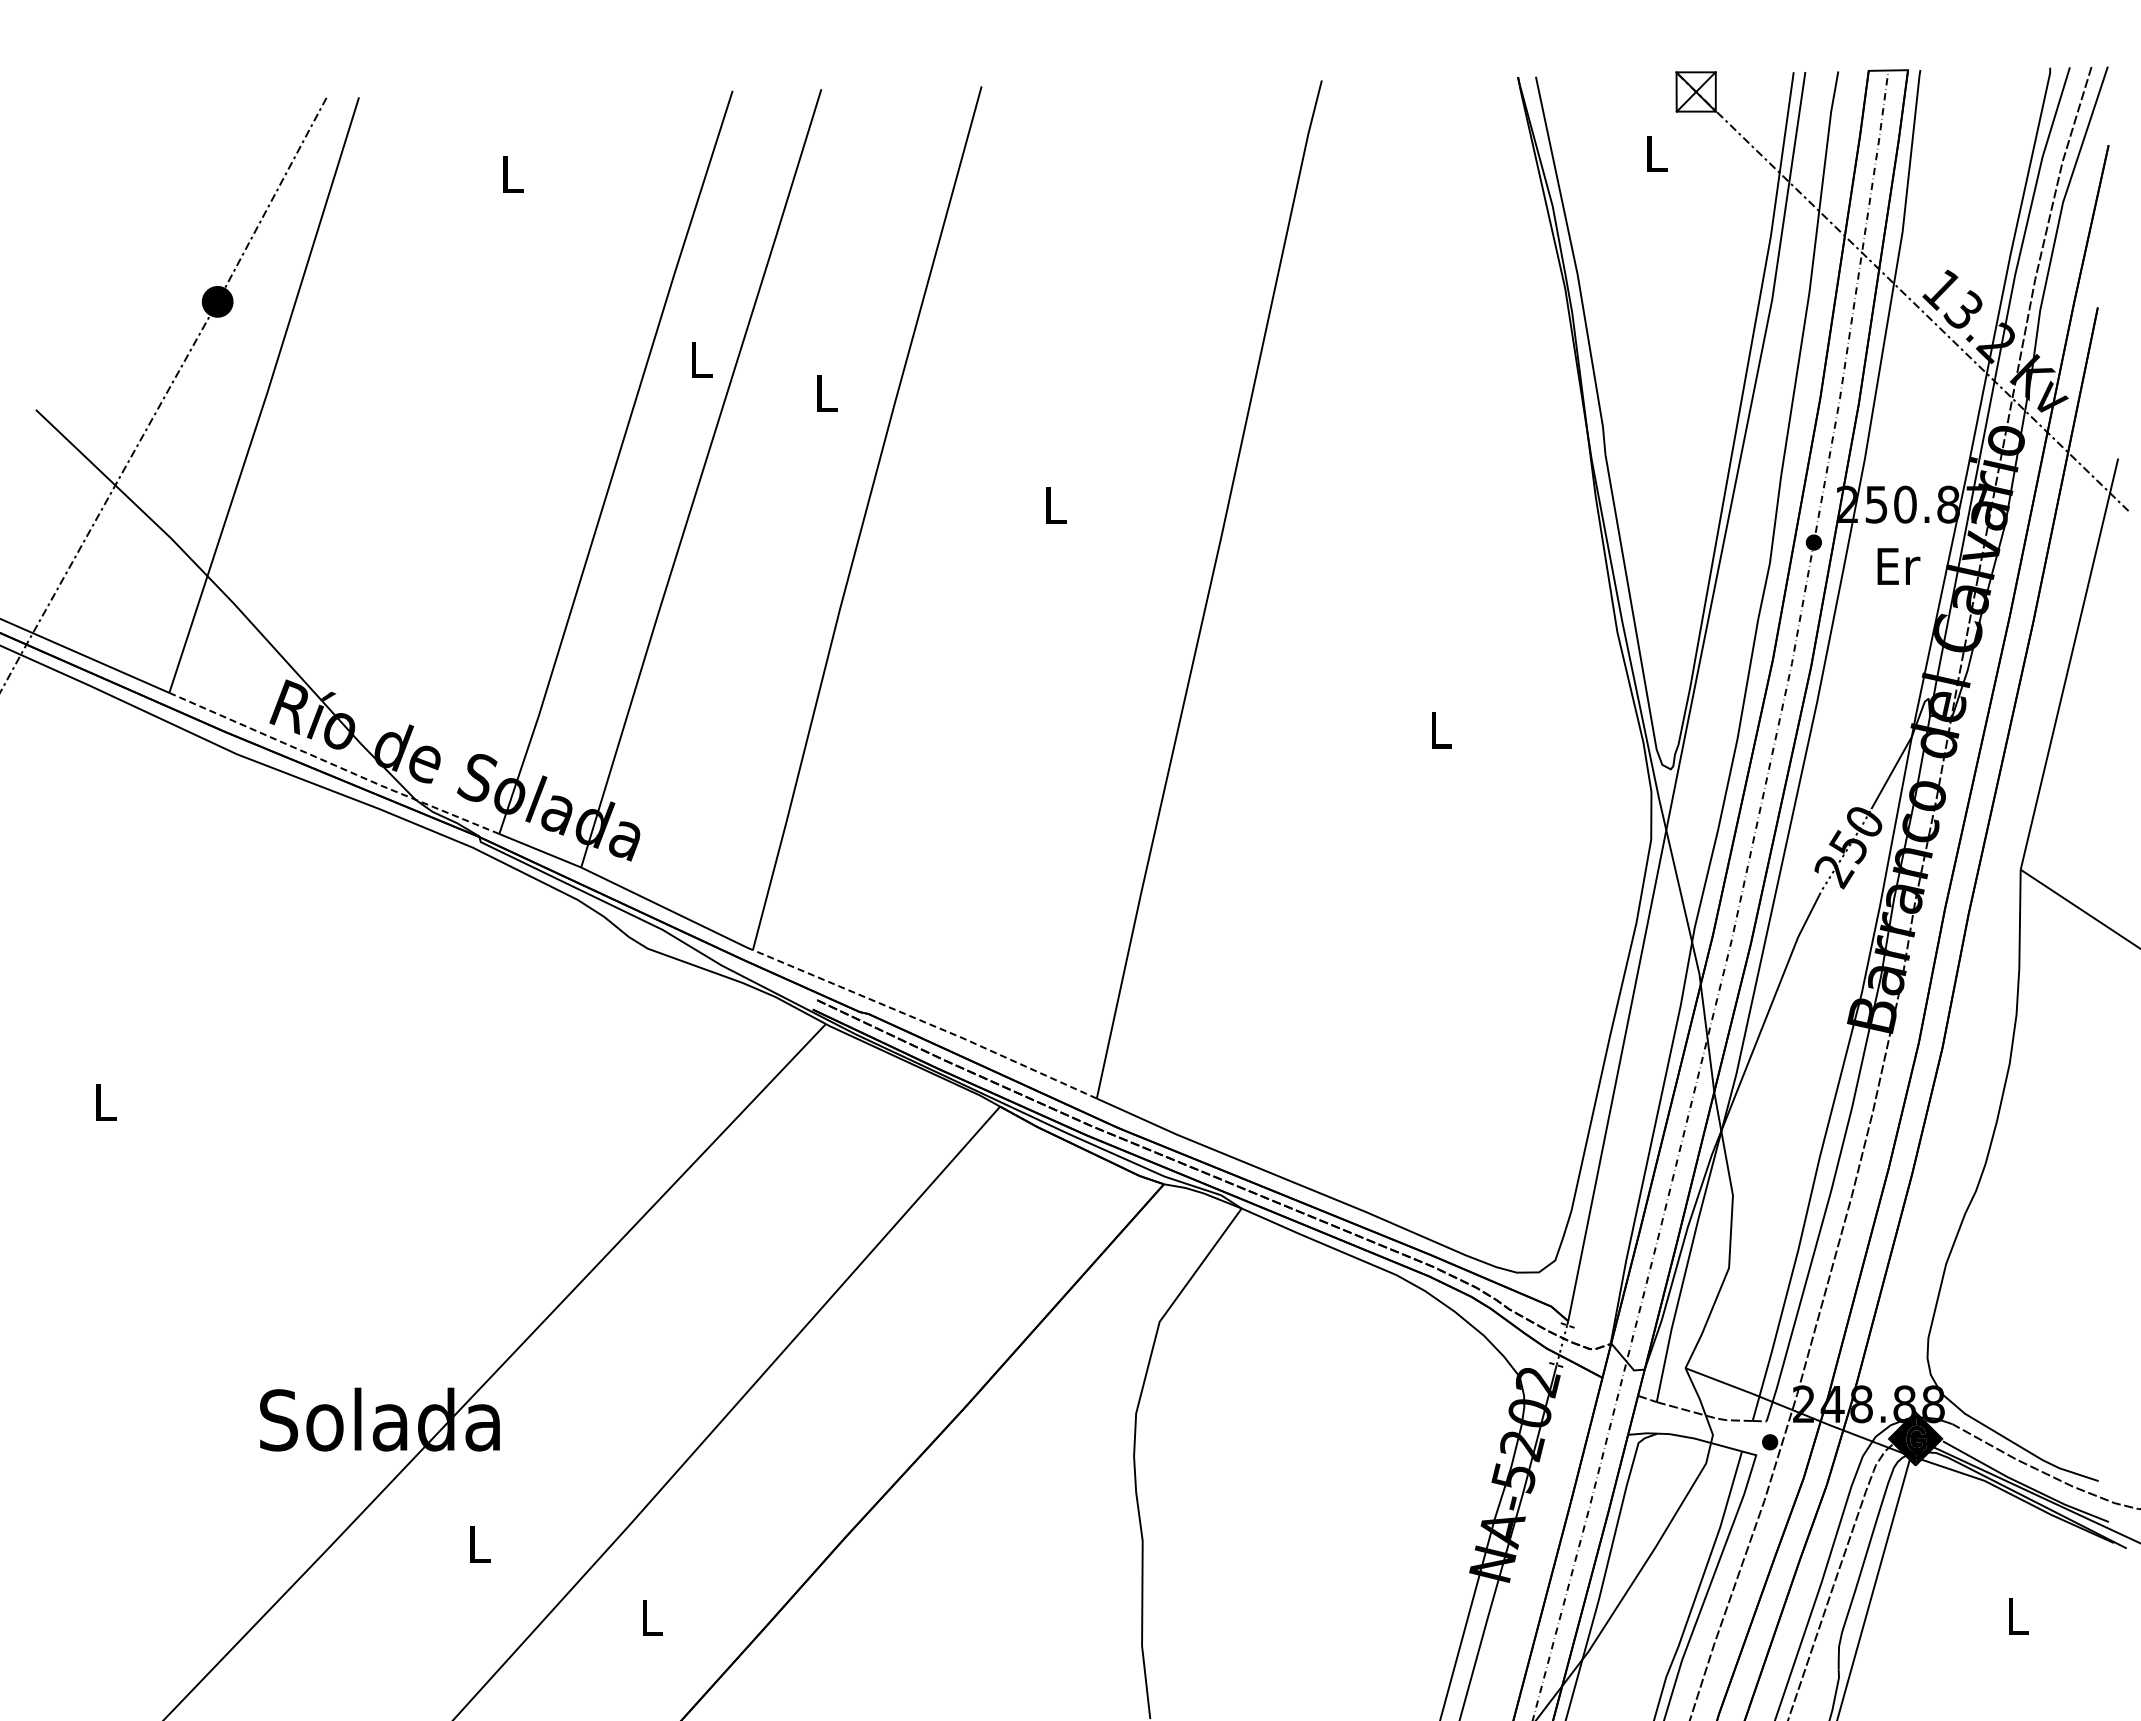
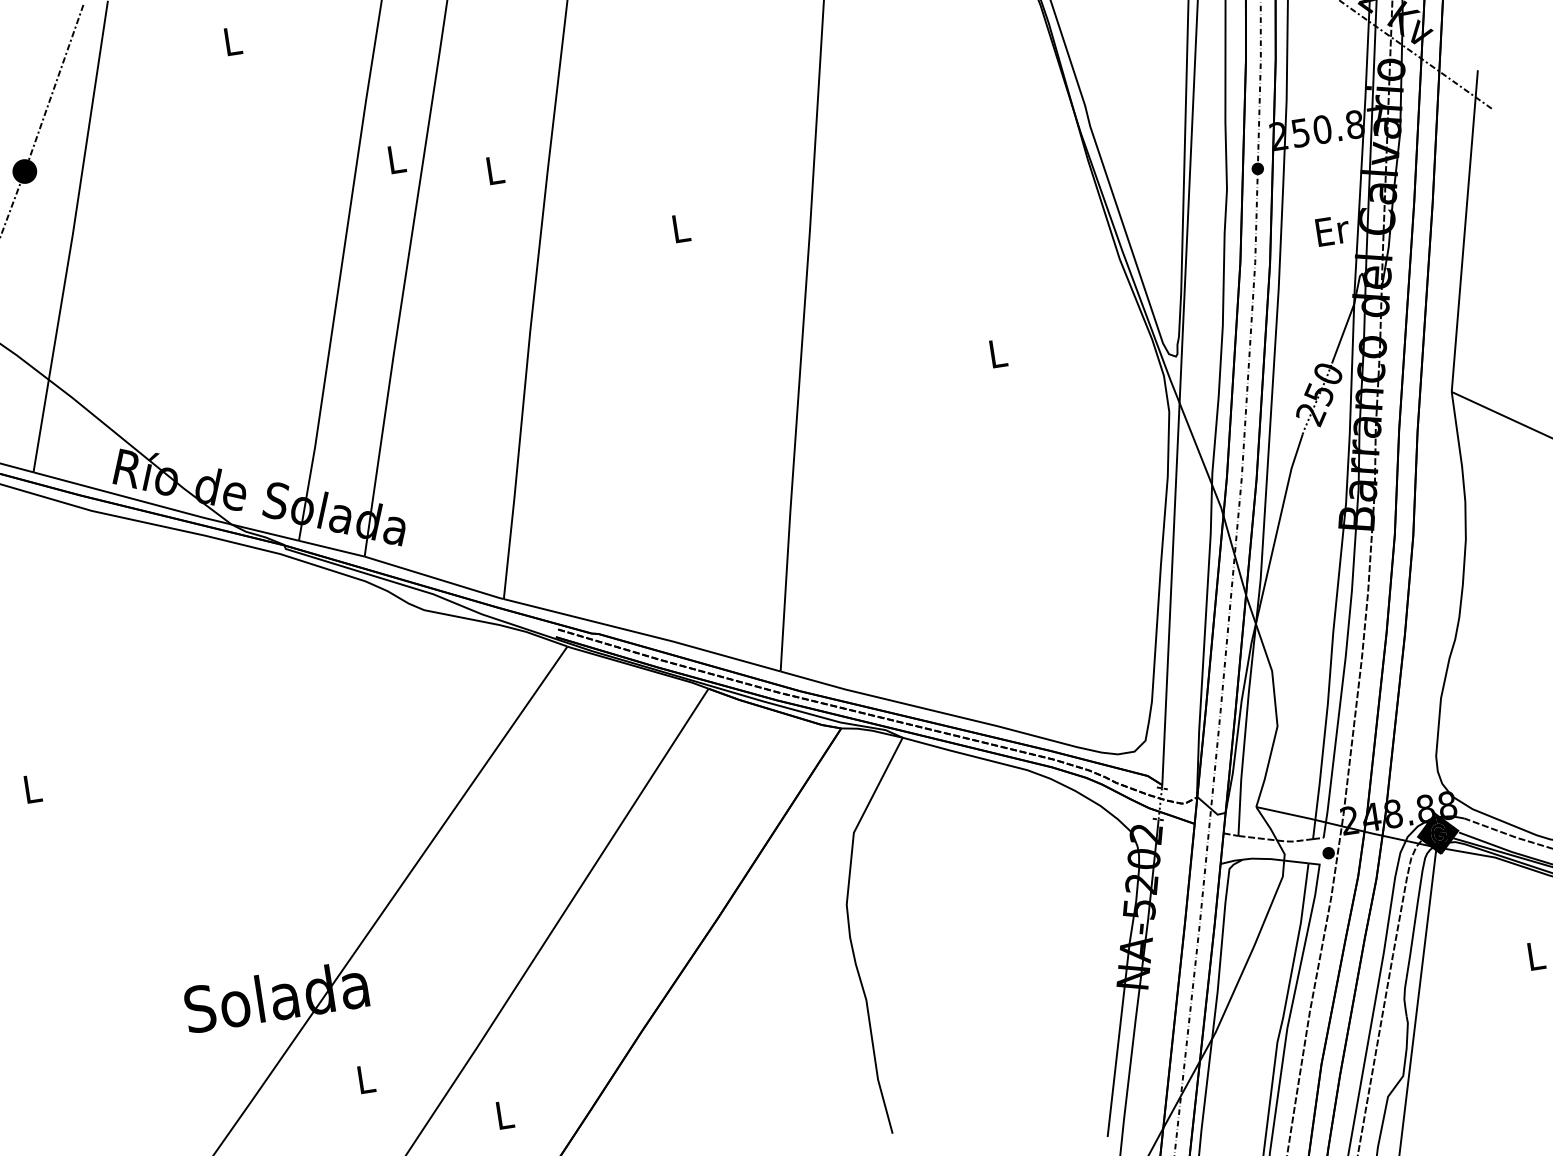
text: (1898, 566) -> (1332, 230), moved
line: (333, 764) -> (165, 507), dashed -> solid
line: (926, 1022) -> (643, 633), dashed -> solid

